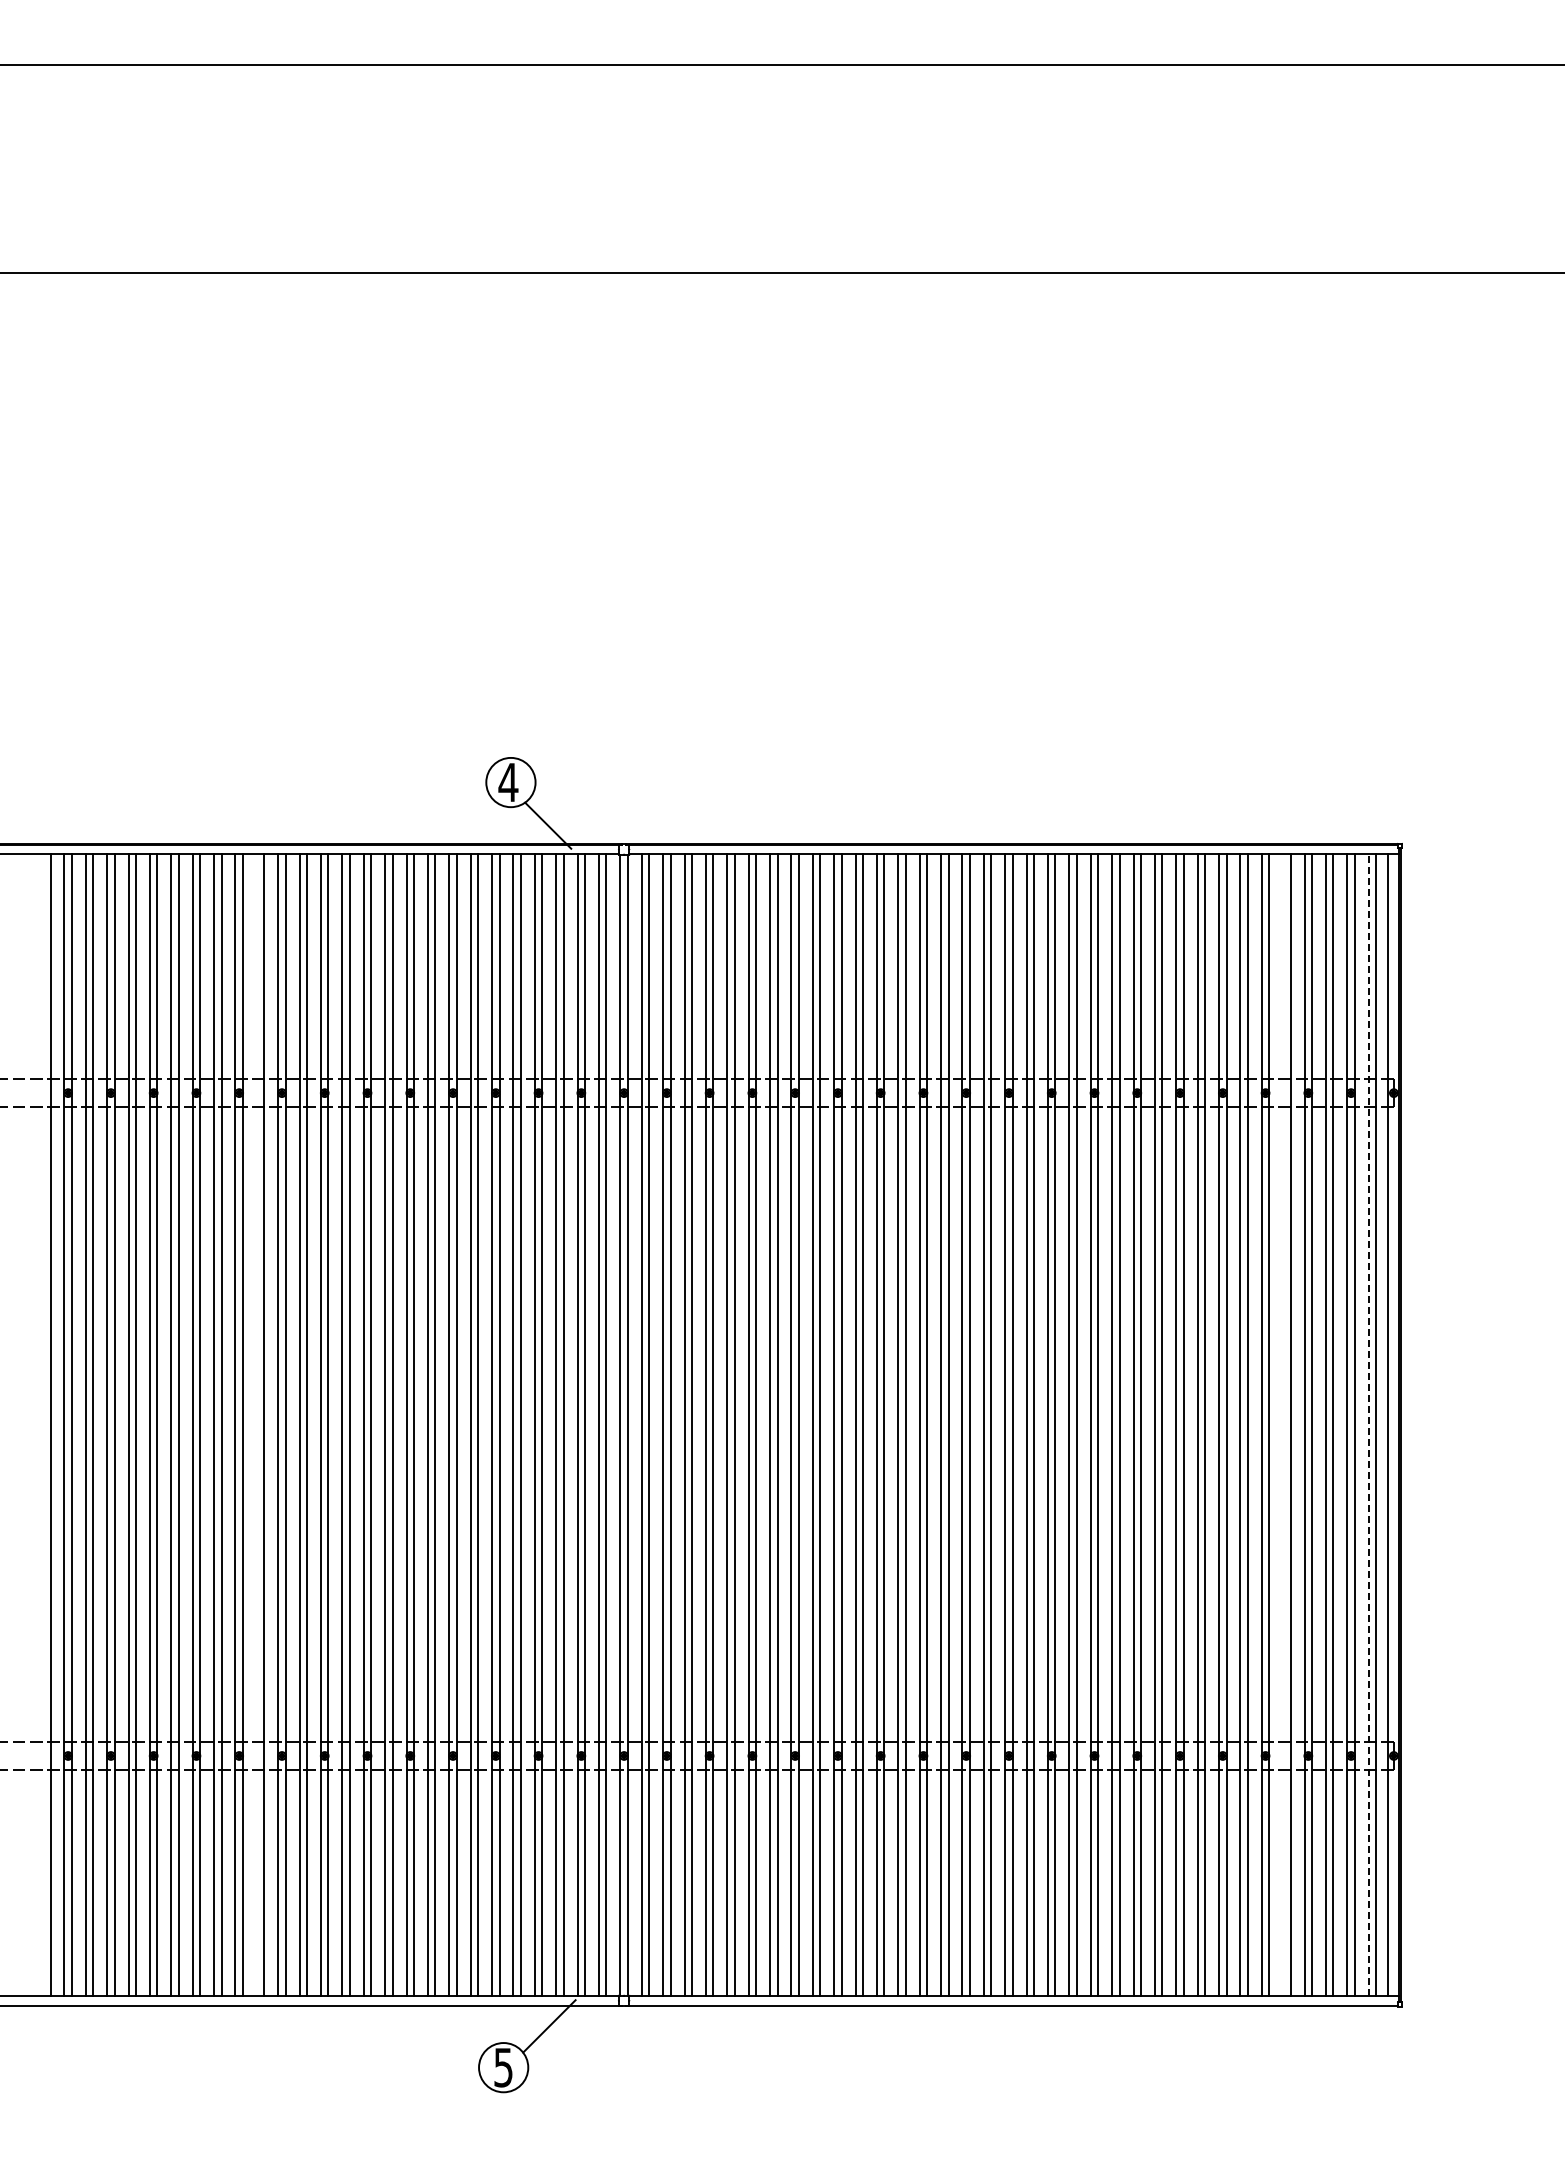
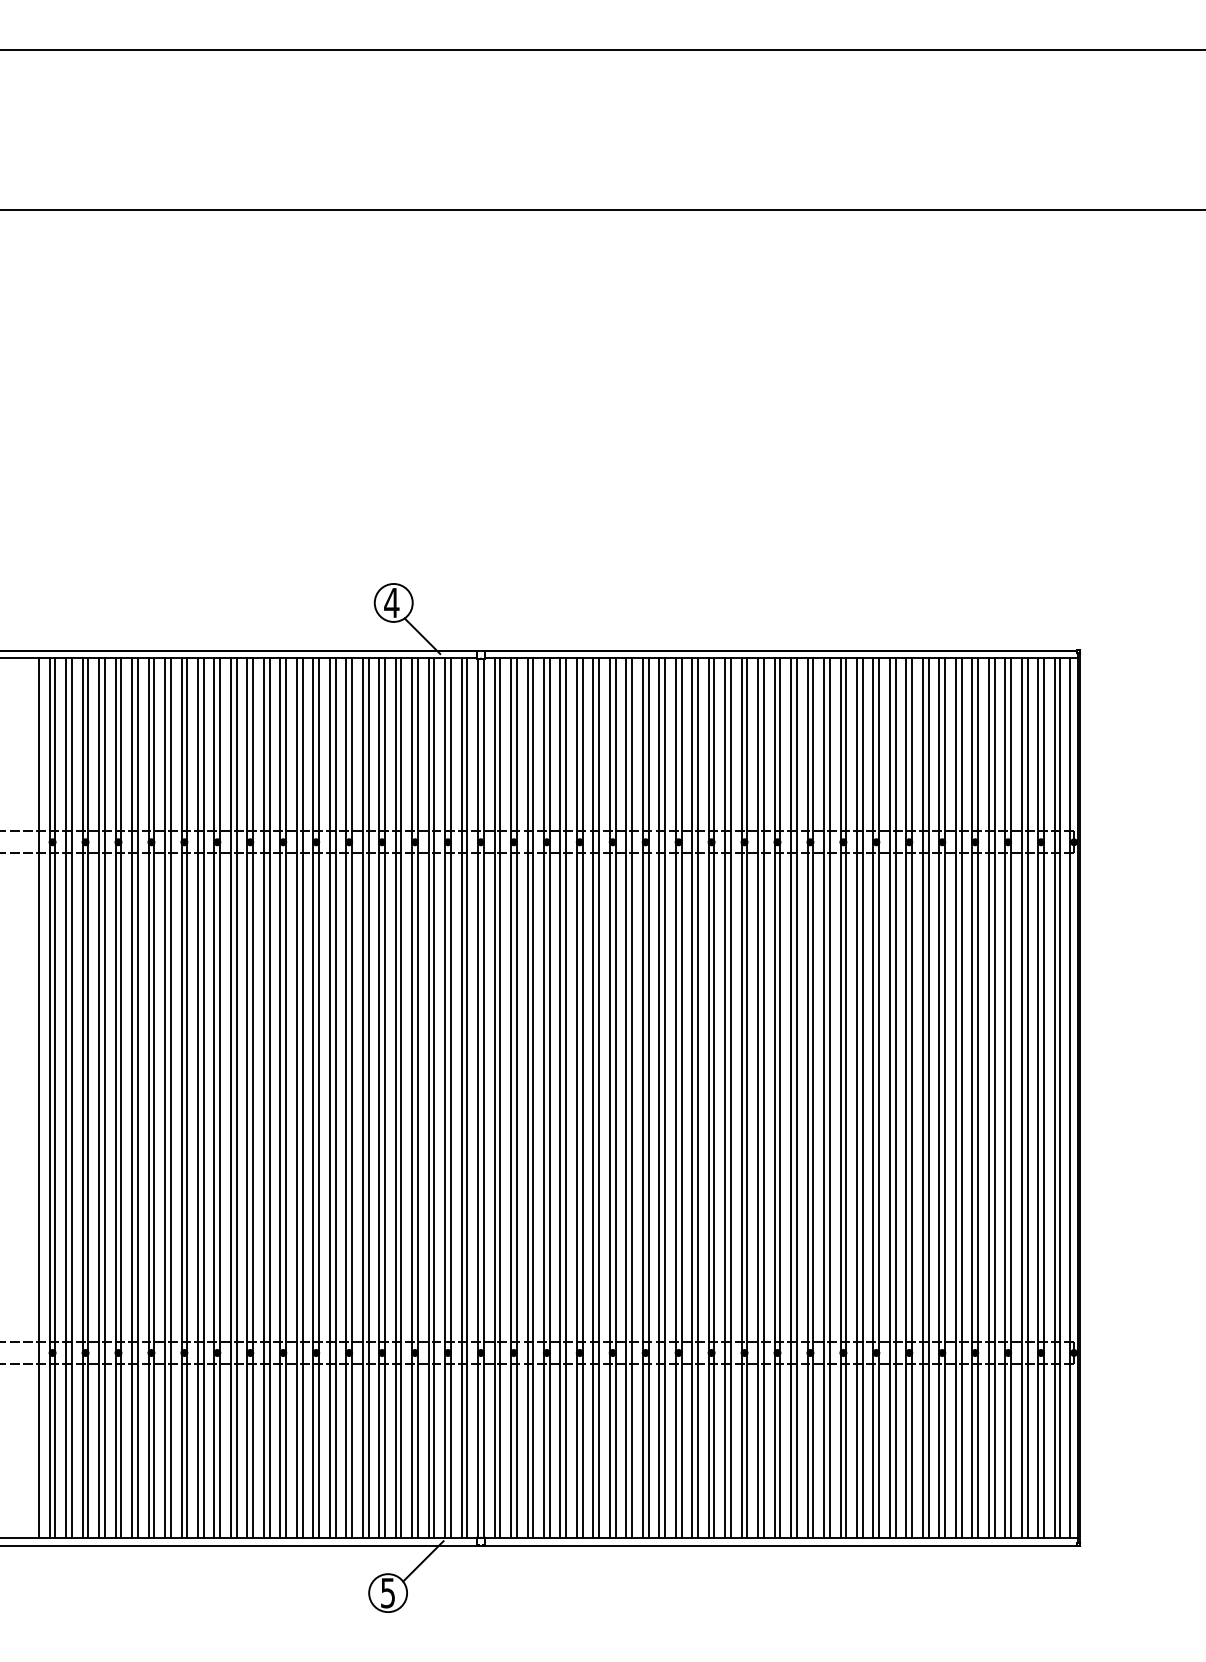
line: (256, 1424) -> (197, 1097), added
line: (1283, 1424) -> (989, 1097), added
line: (1368, 1424) -> (1054, 1097), dashed -> solid

